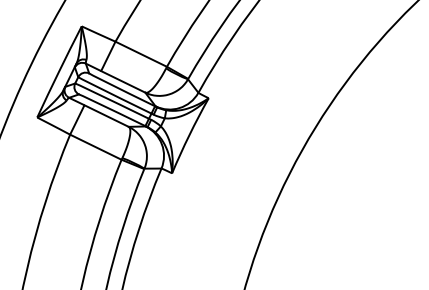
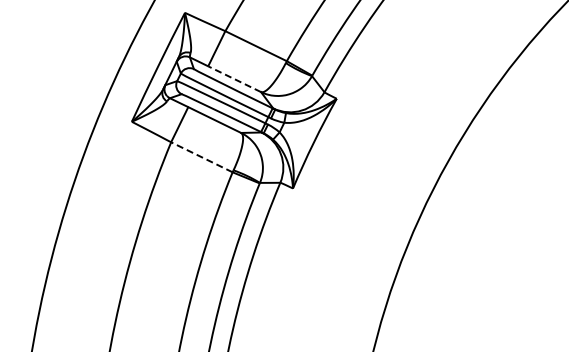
line: (123, 81) -> (234, 78), solid -> dashed
line: (95, 147) -> (201, 157), solid -> dashed

